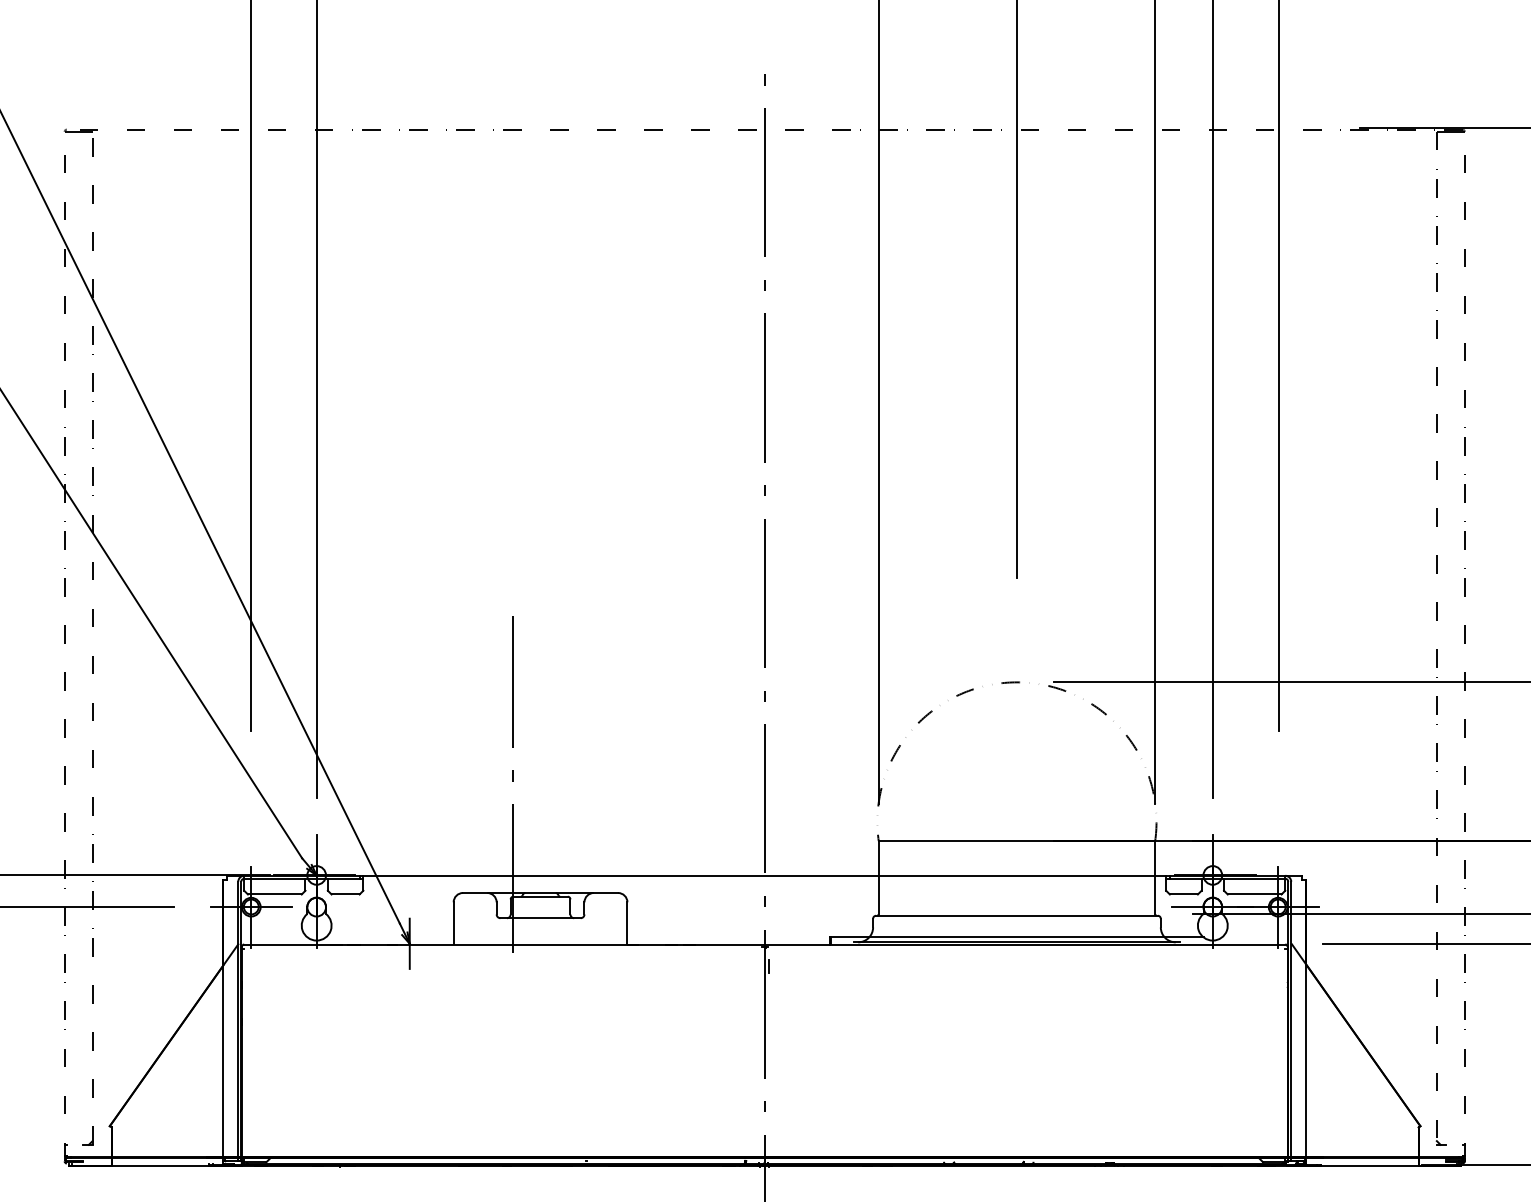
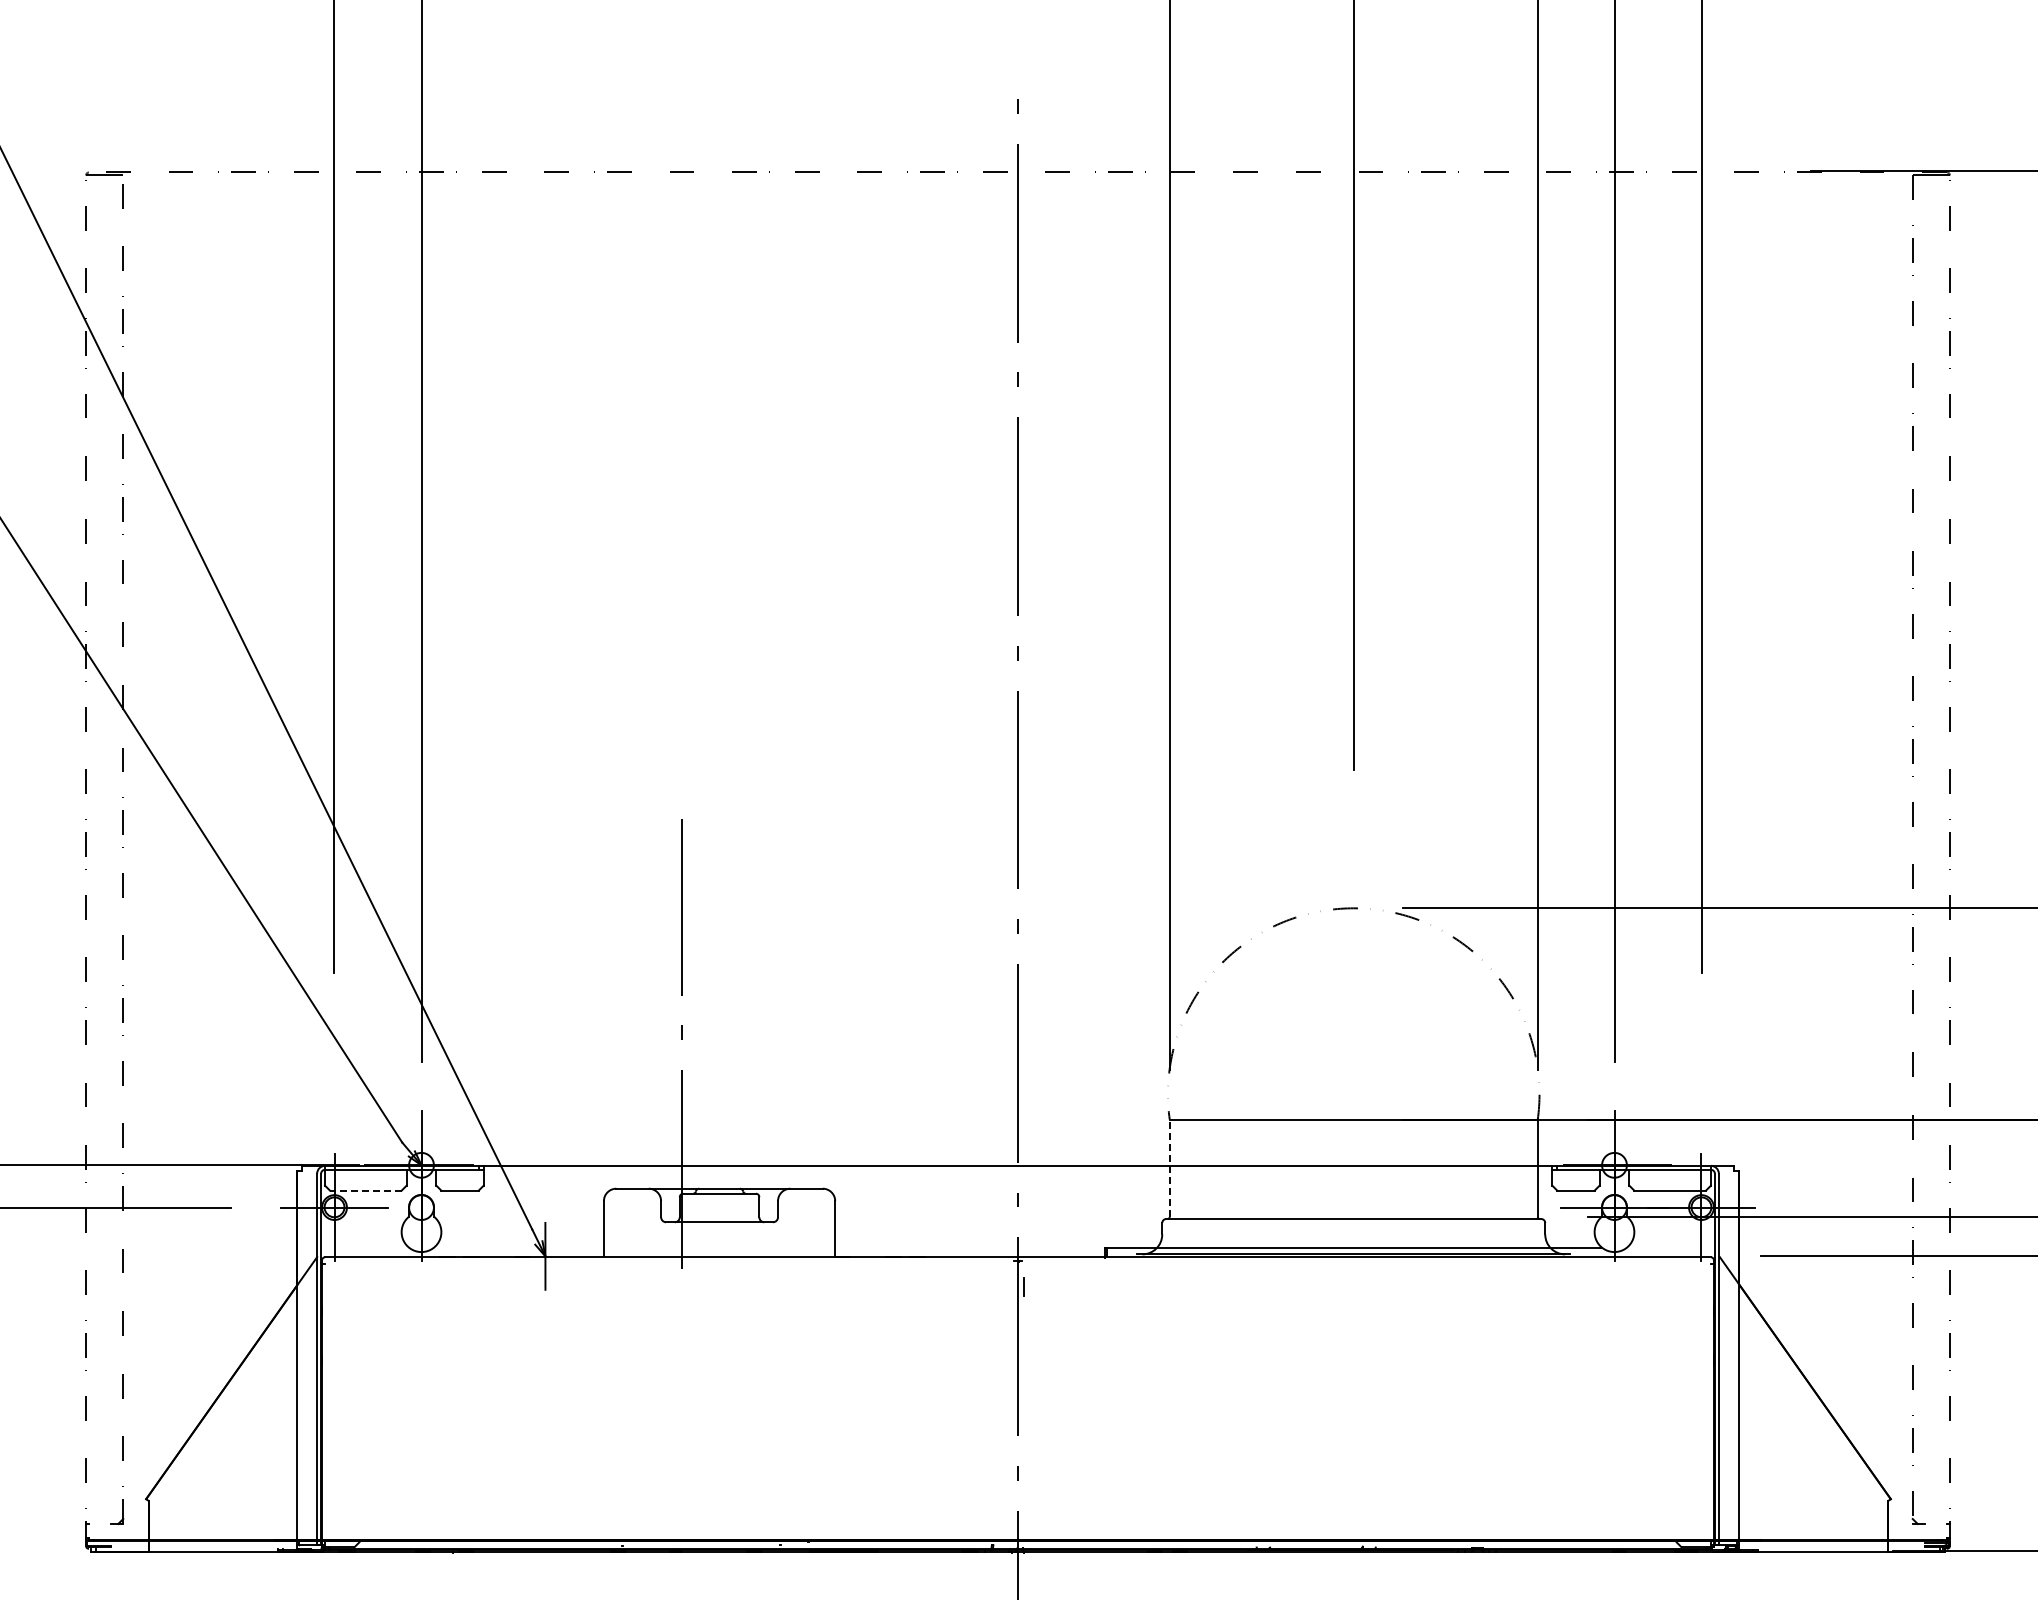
line: (878, 877) -> (1169, 1168), solid -> dashed
line: (274, 894) -> (365, 1190), solid -> dashed

